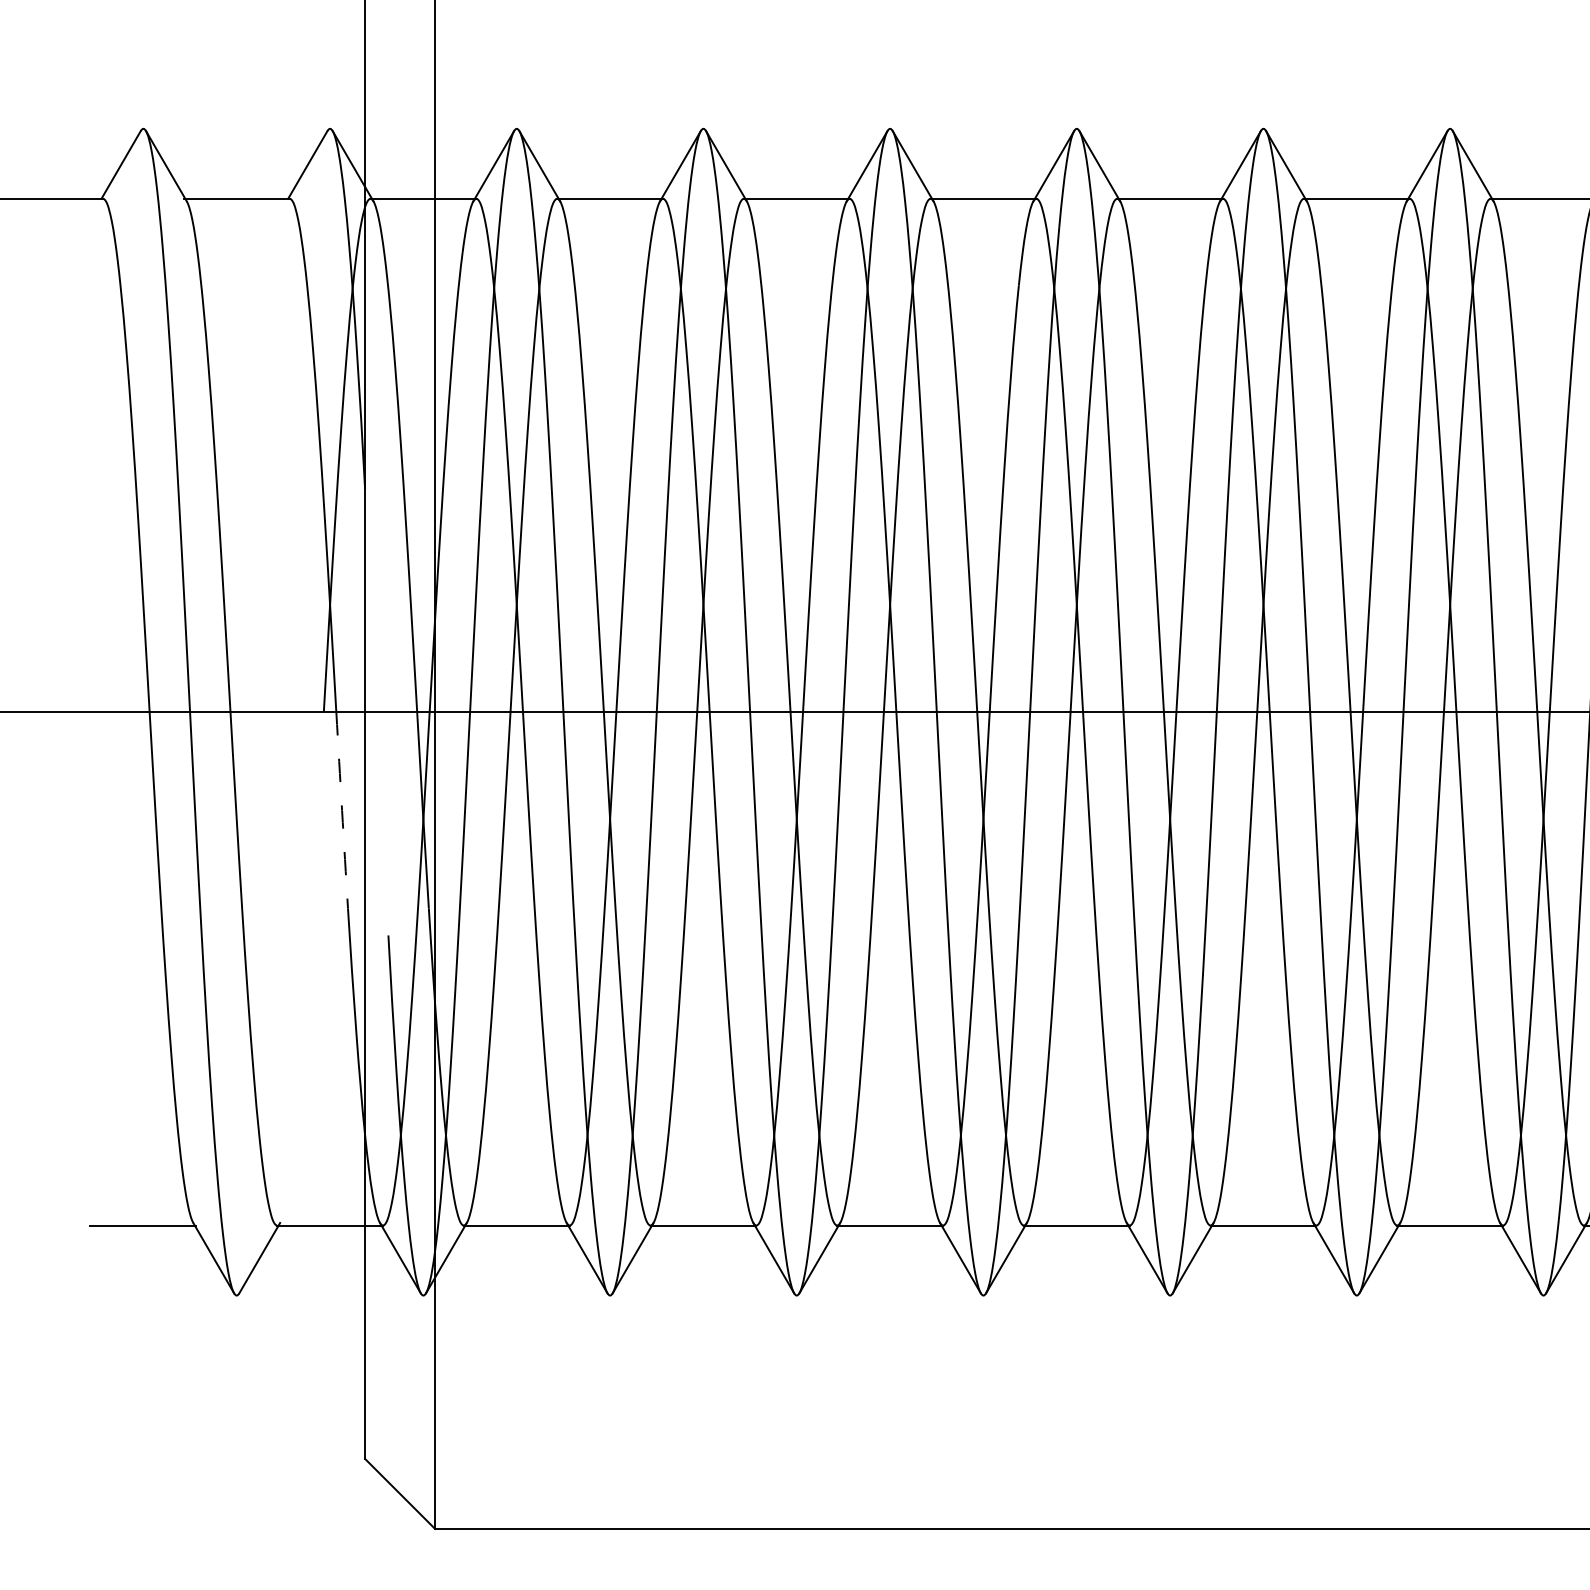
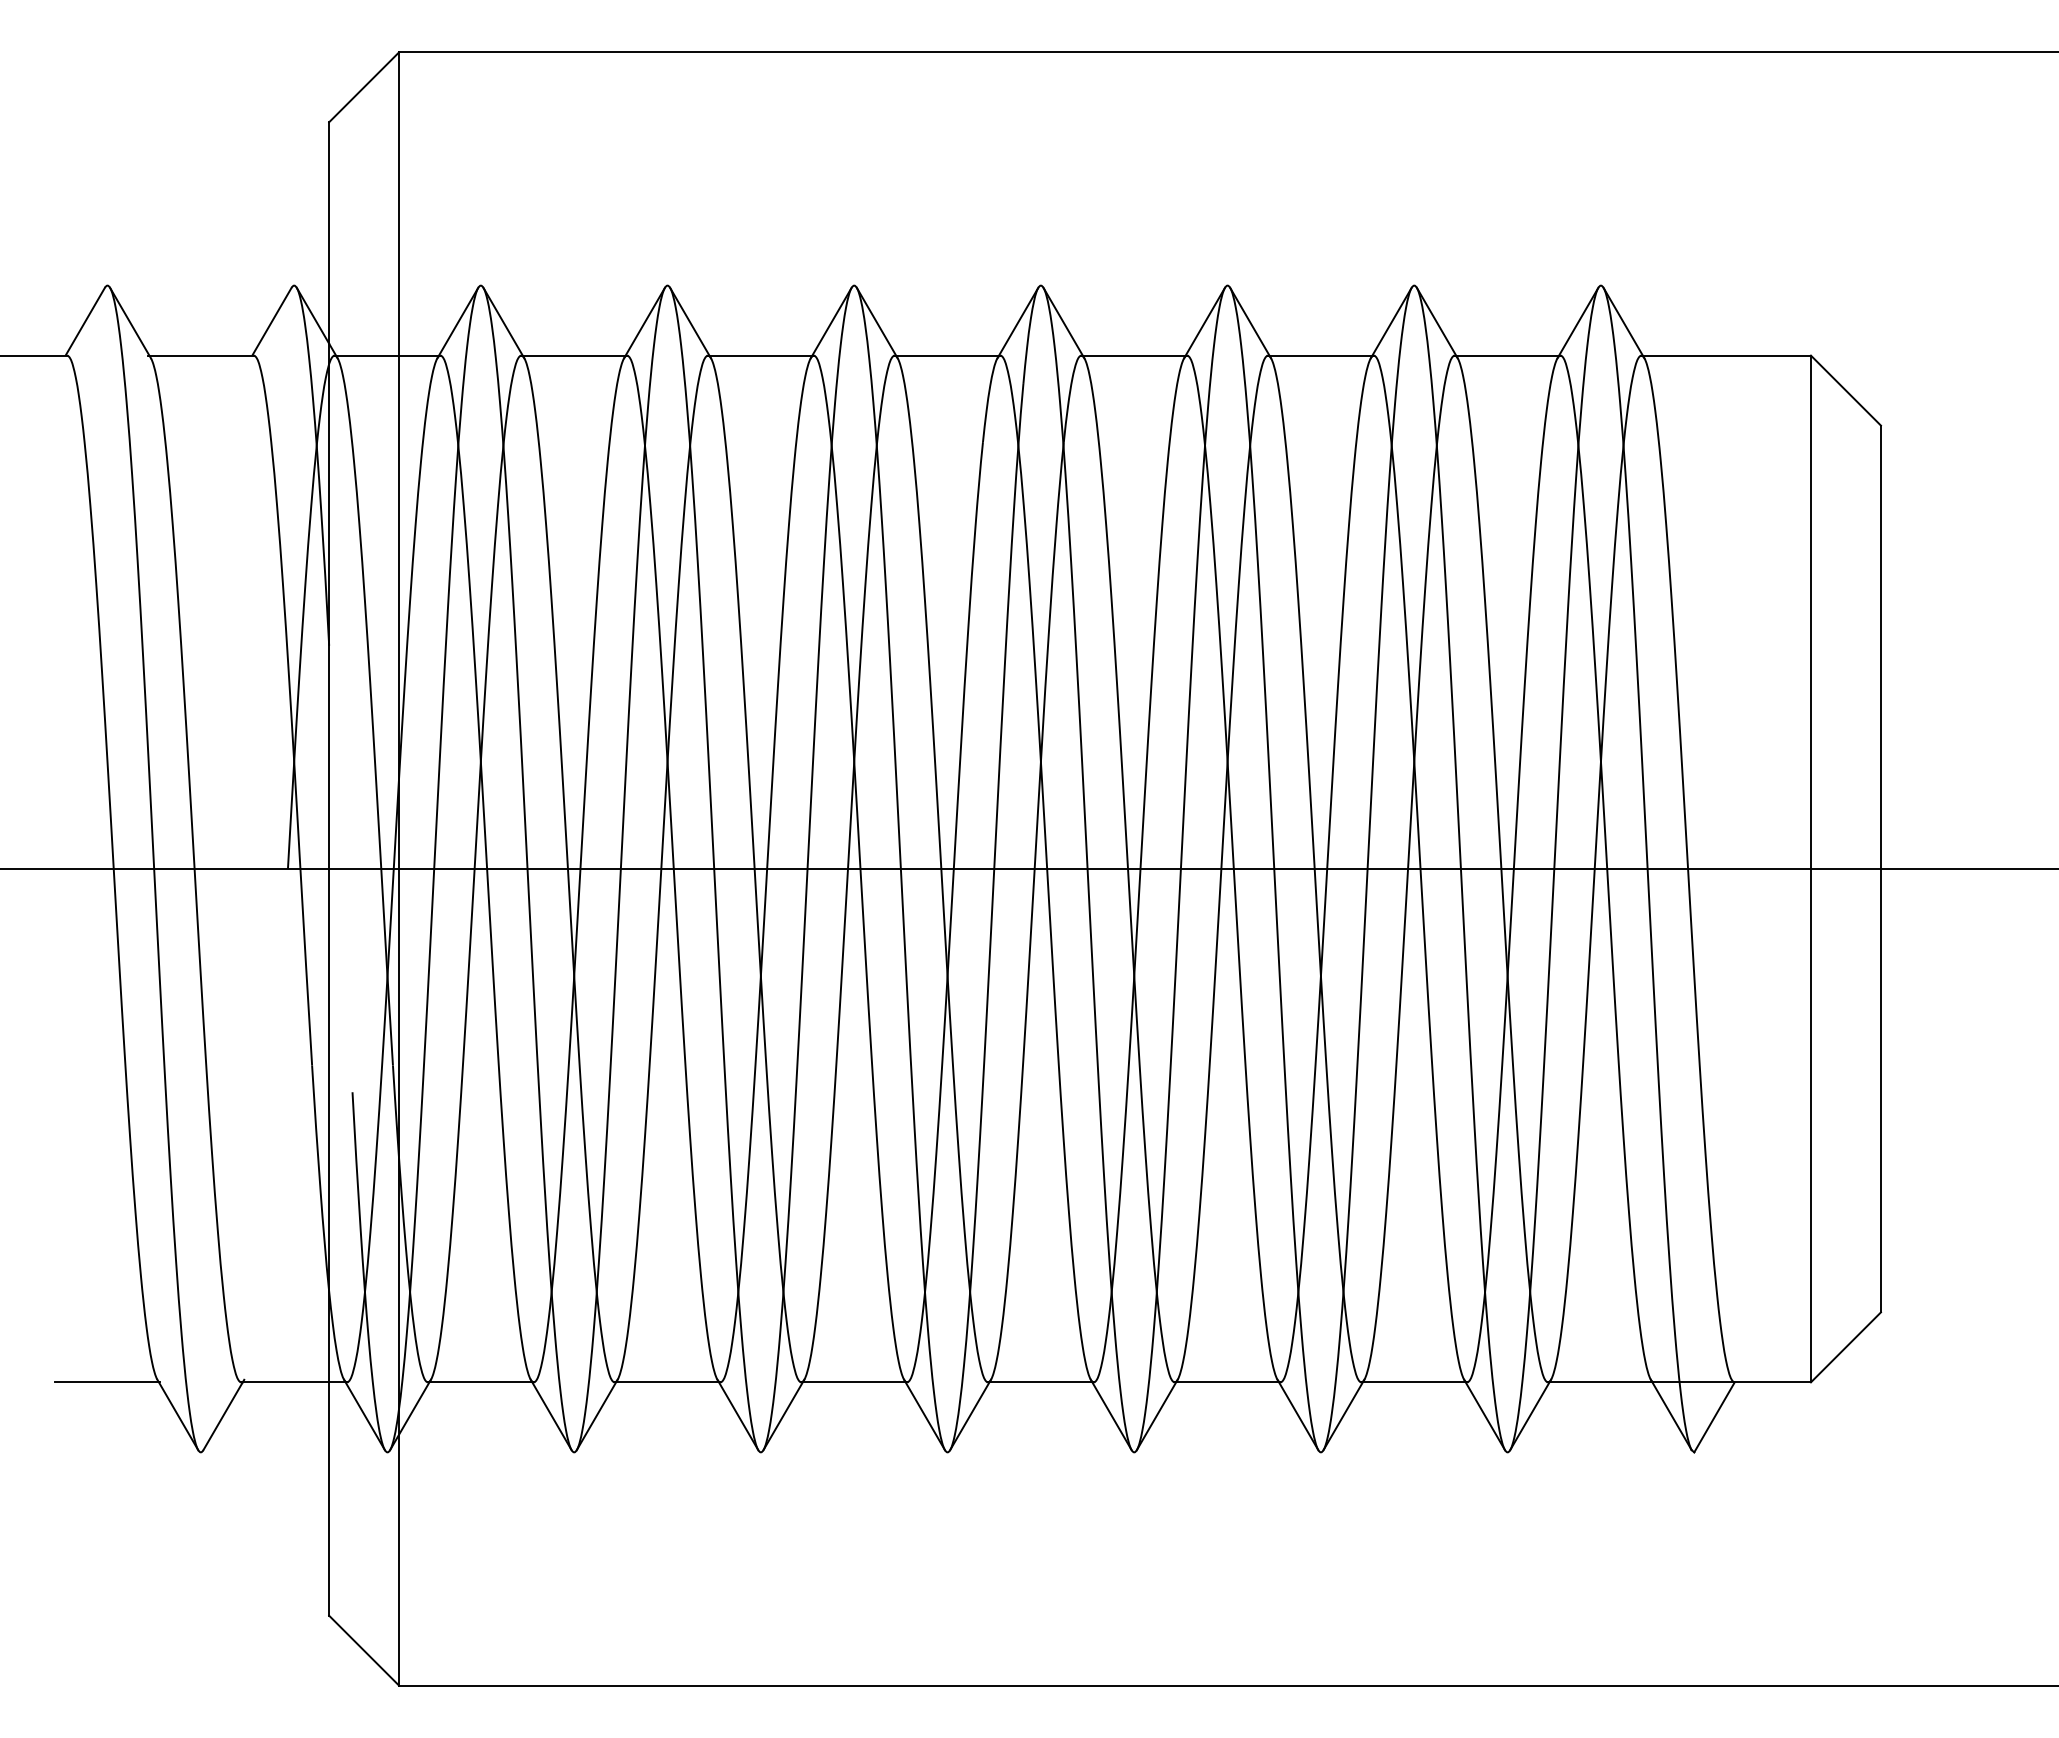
arc: (342, 810) -> (306, 967), dashed -> solid

